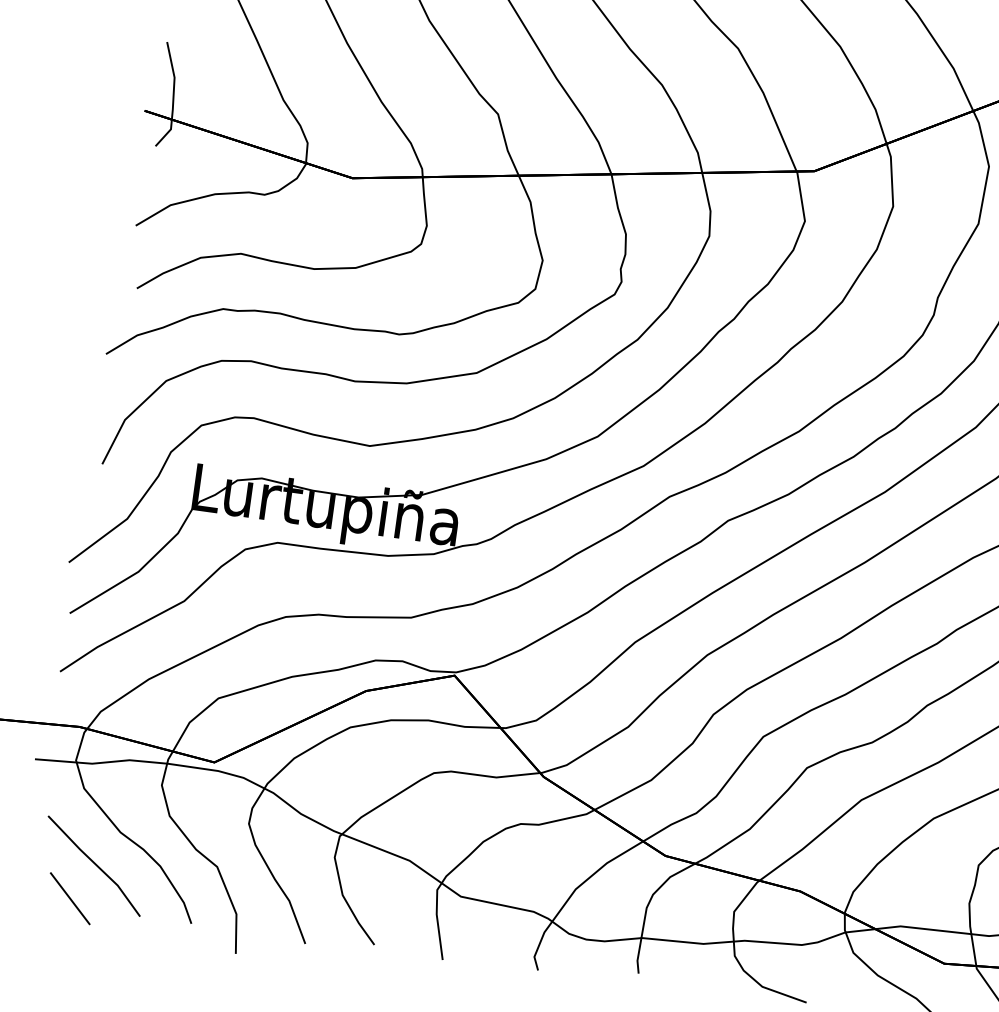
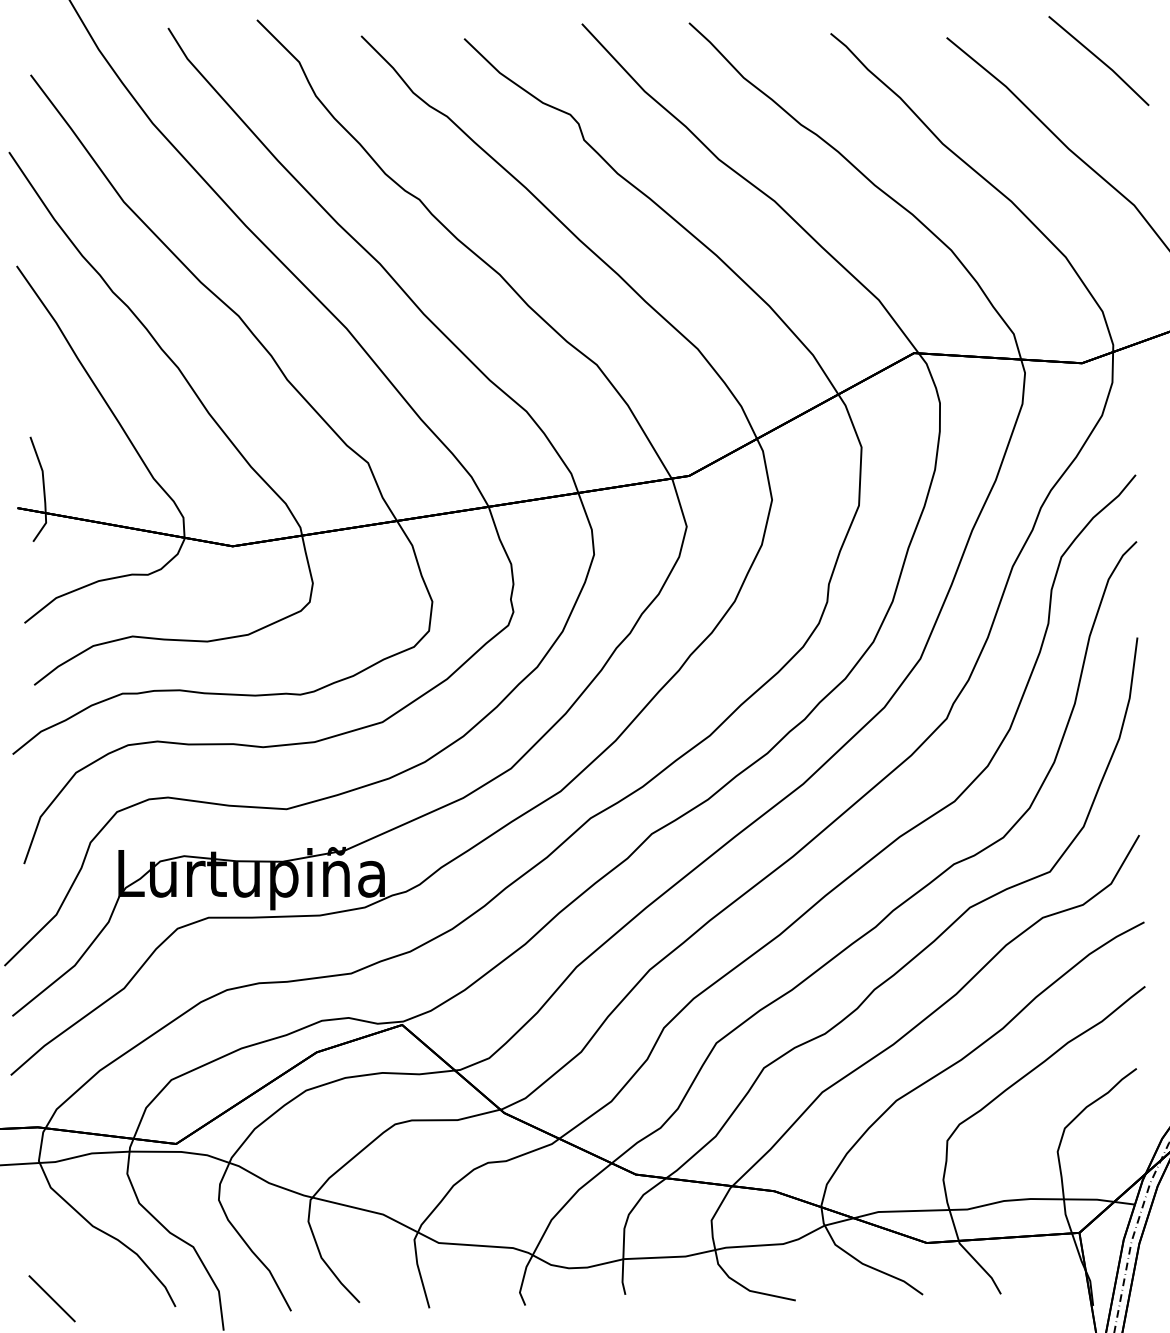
line: (95, 865) -> (72, 1262), removed

